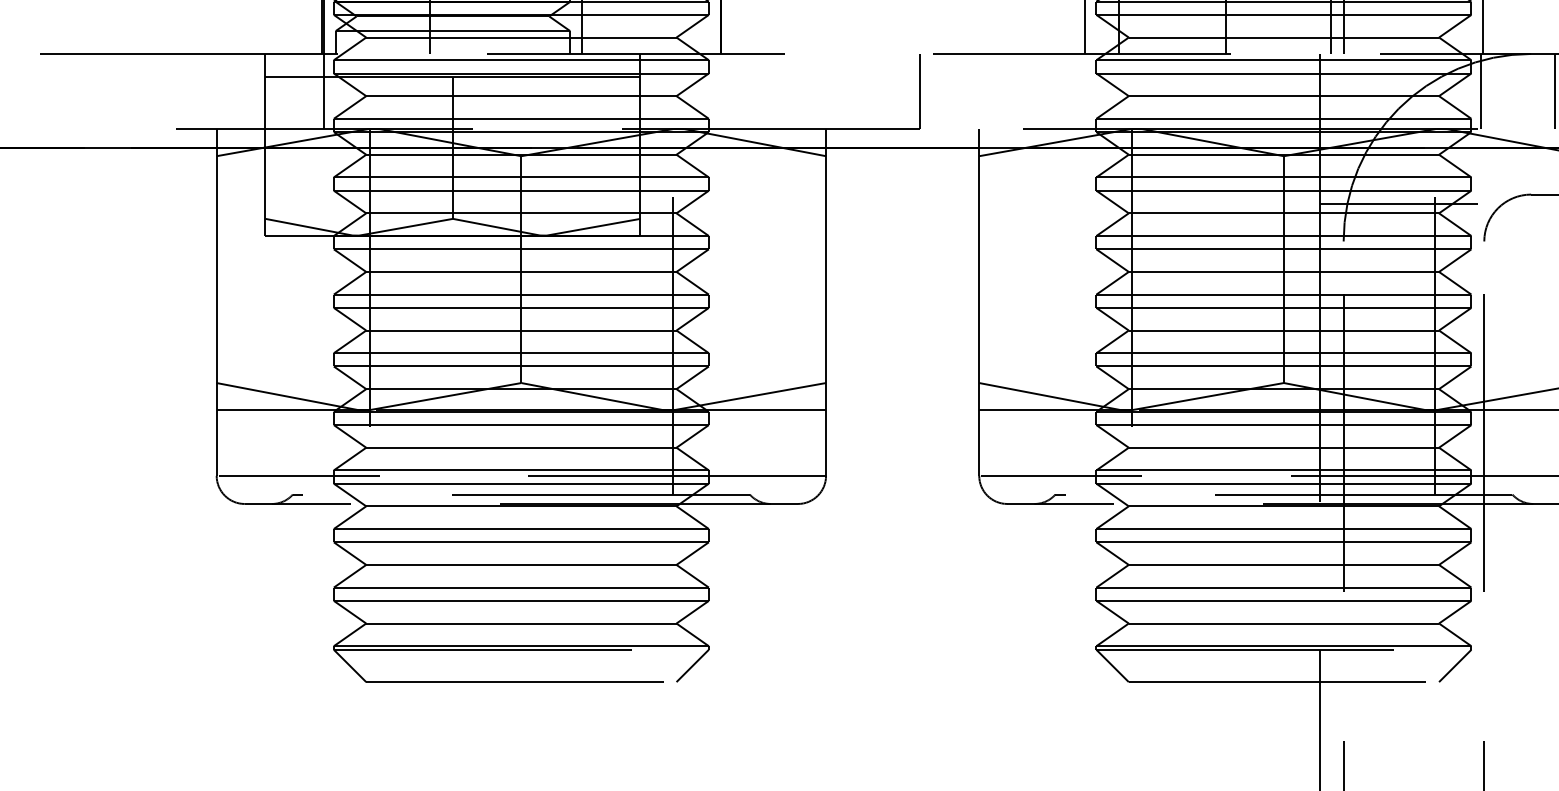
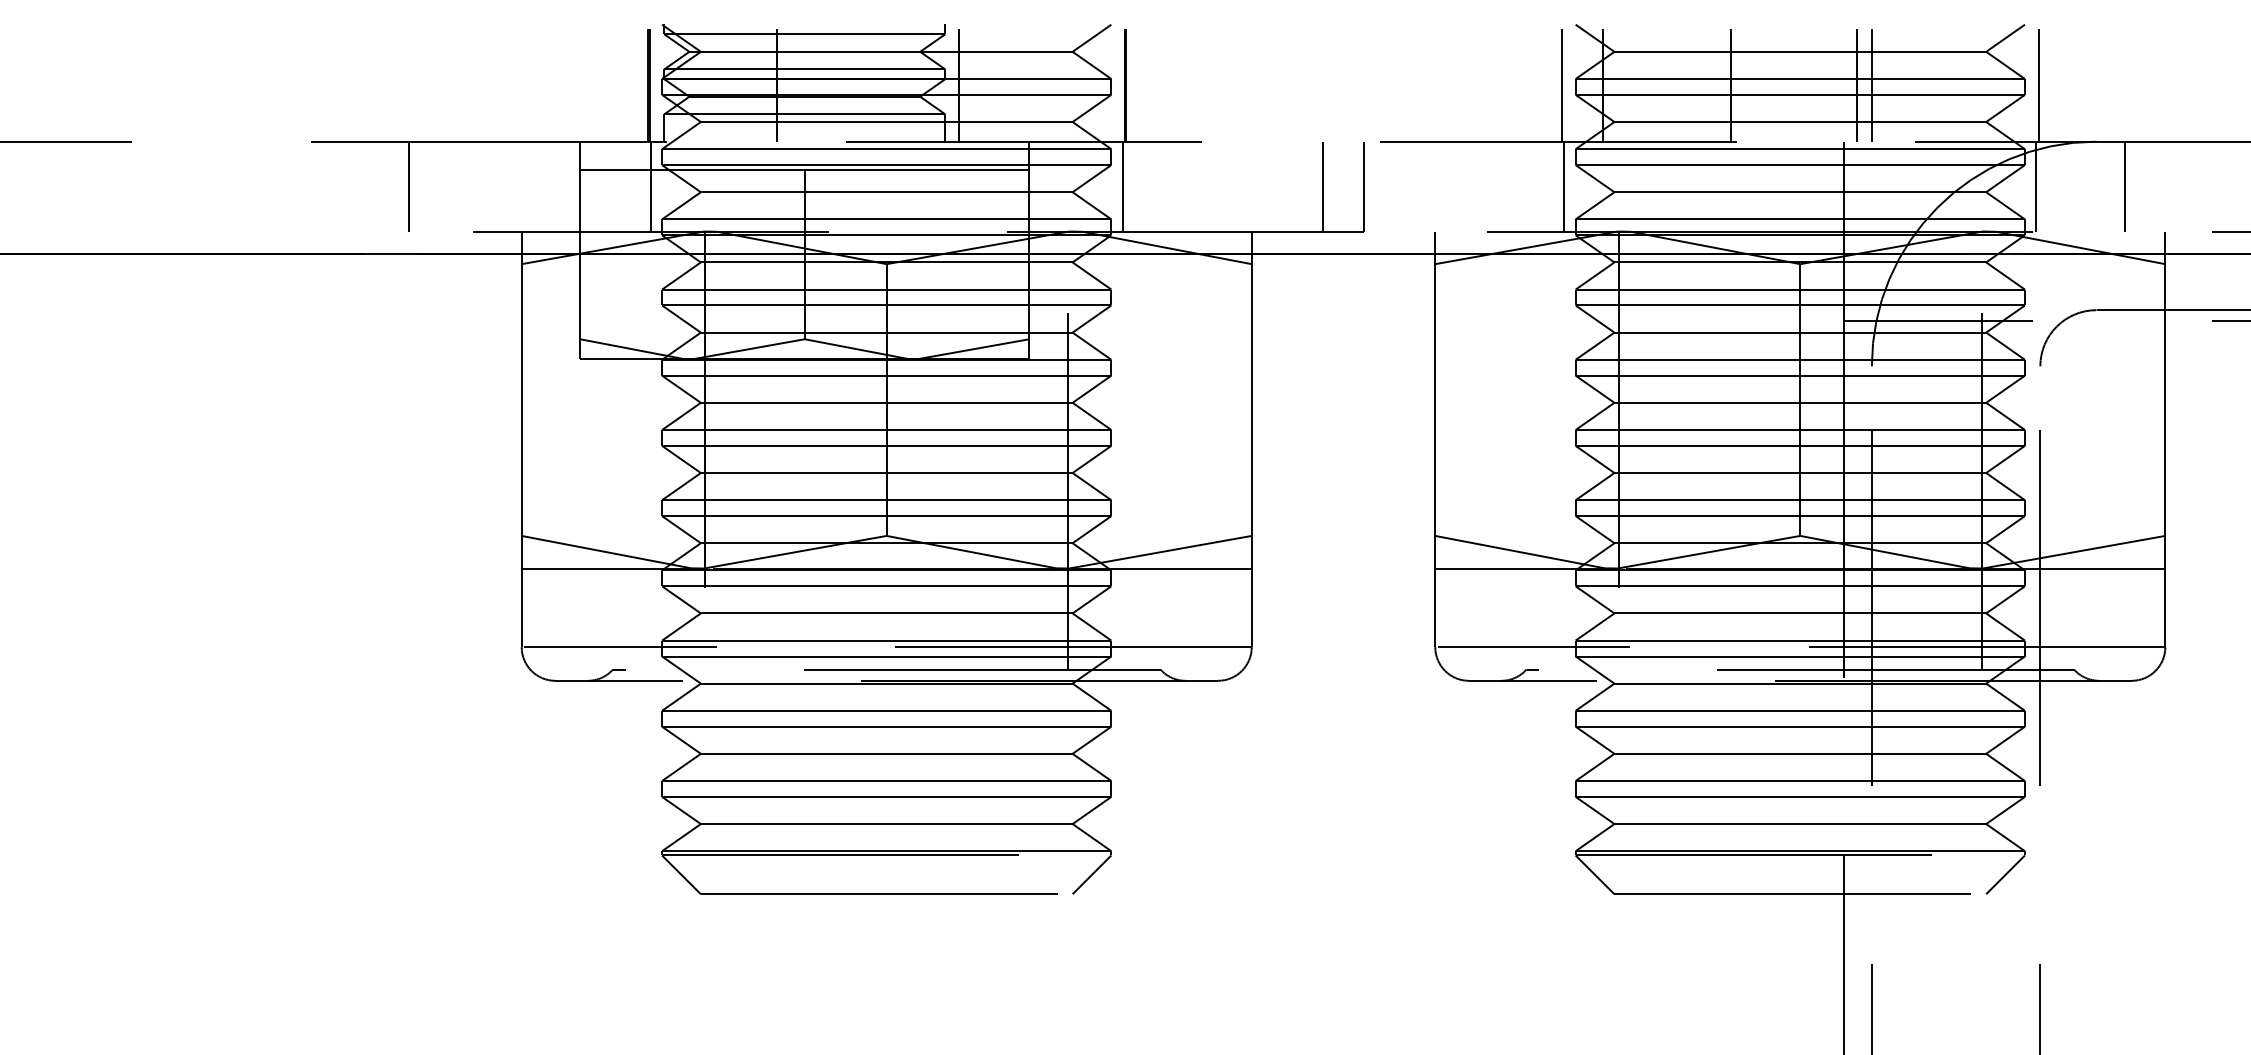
line: (123, 91) -> (409, 186), added
line: (718, 91) -> (1122, 186), added
line: (885, 91) -> (1322, 186), added
line: (1087, 91) -> (1564, 186), added

